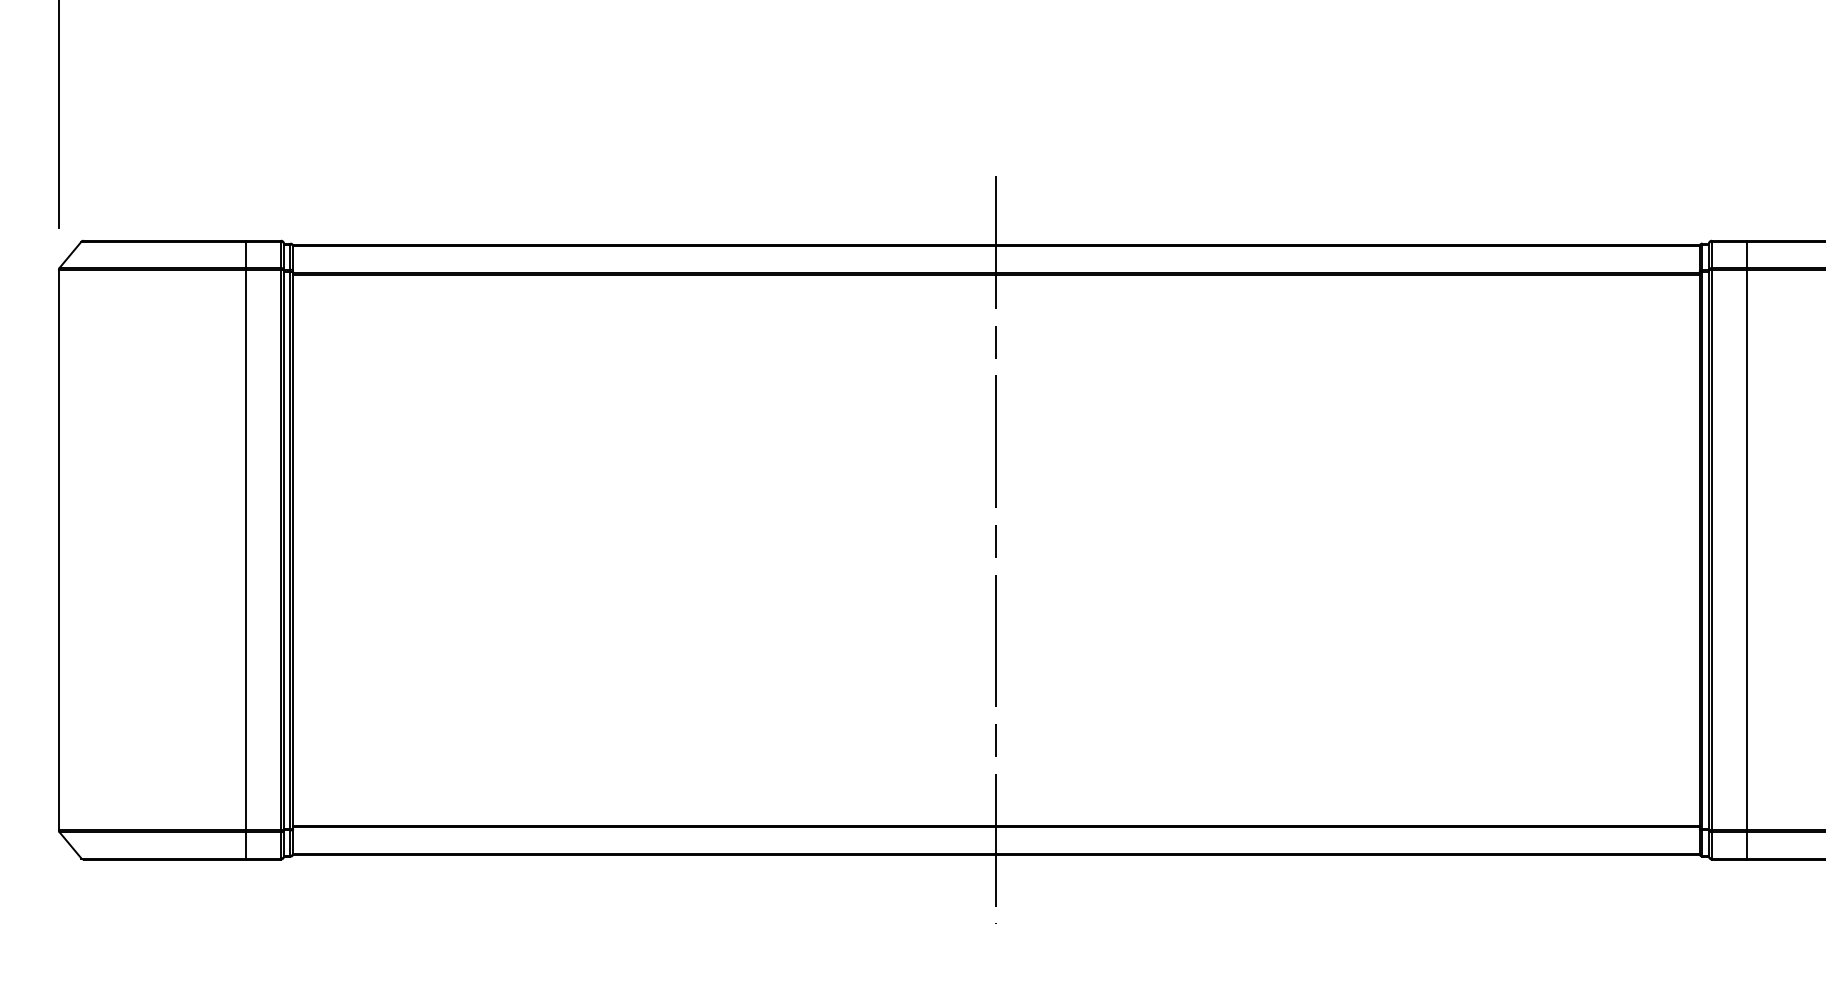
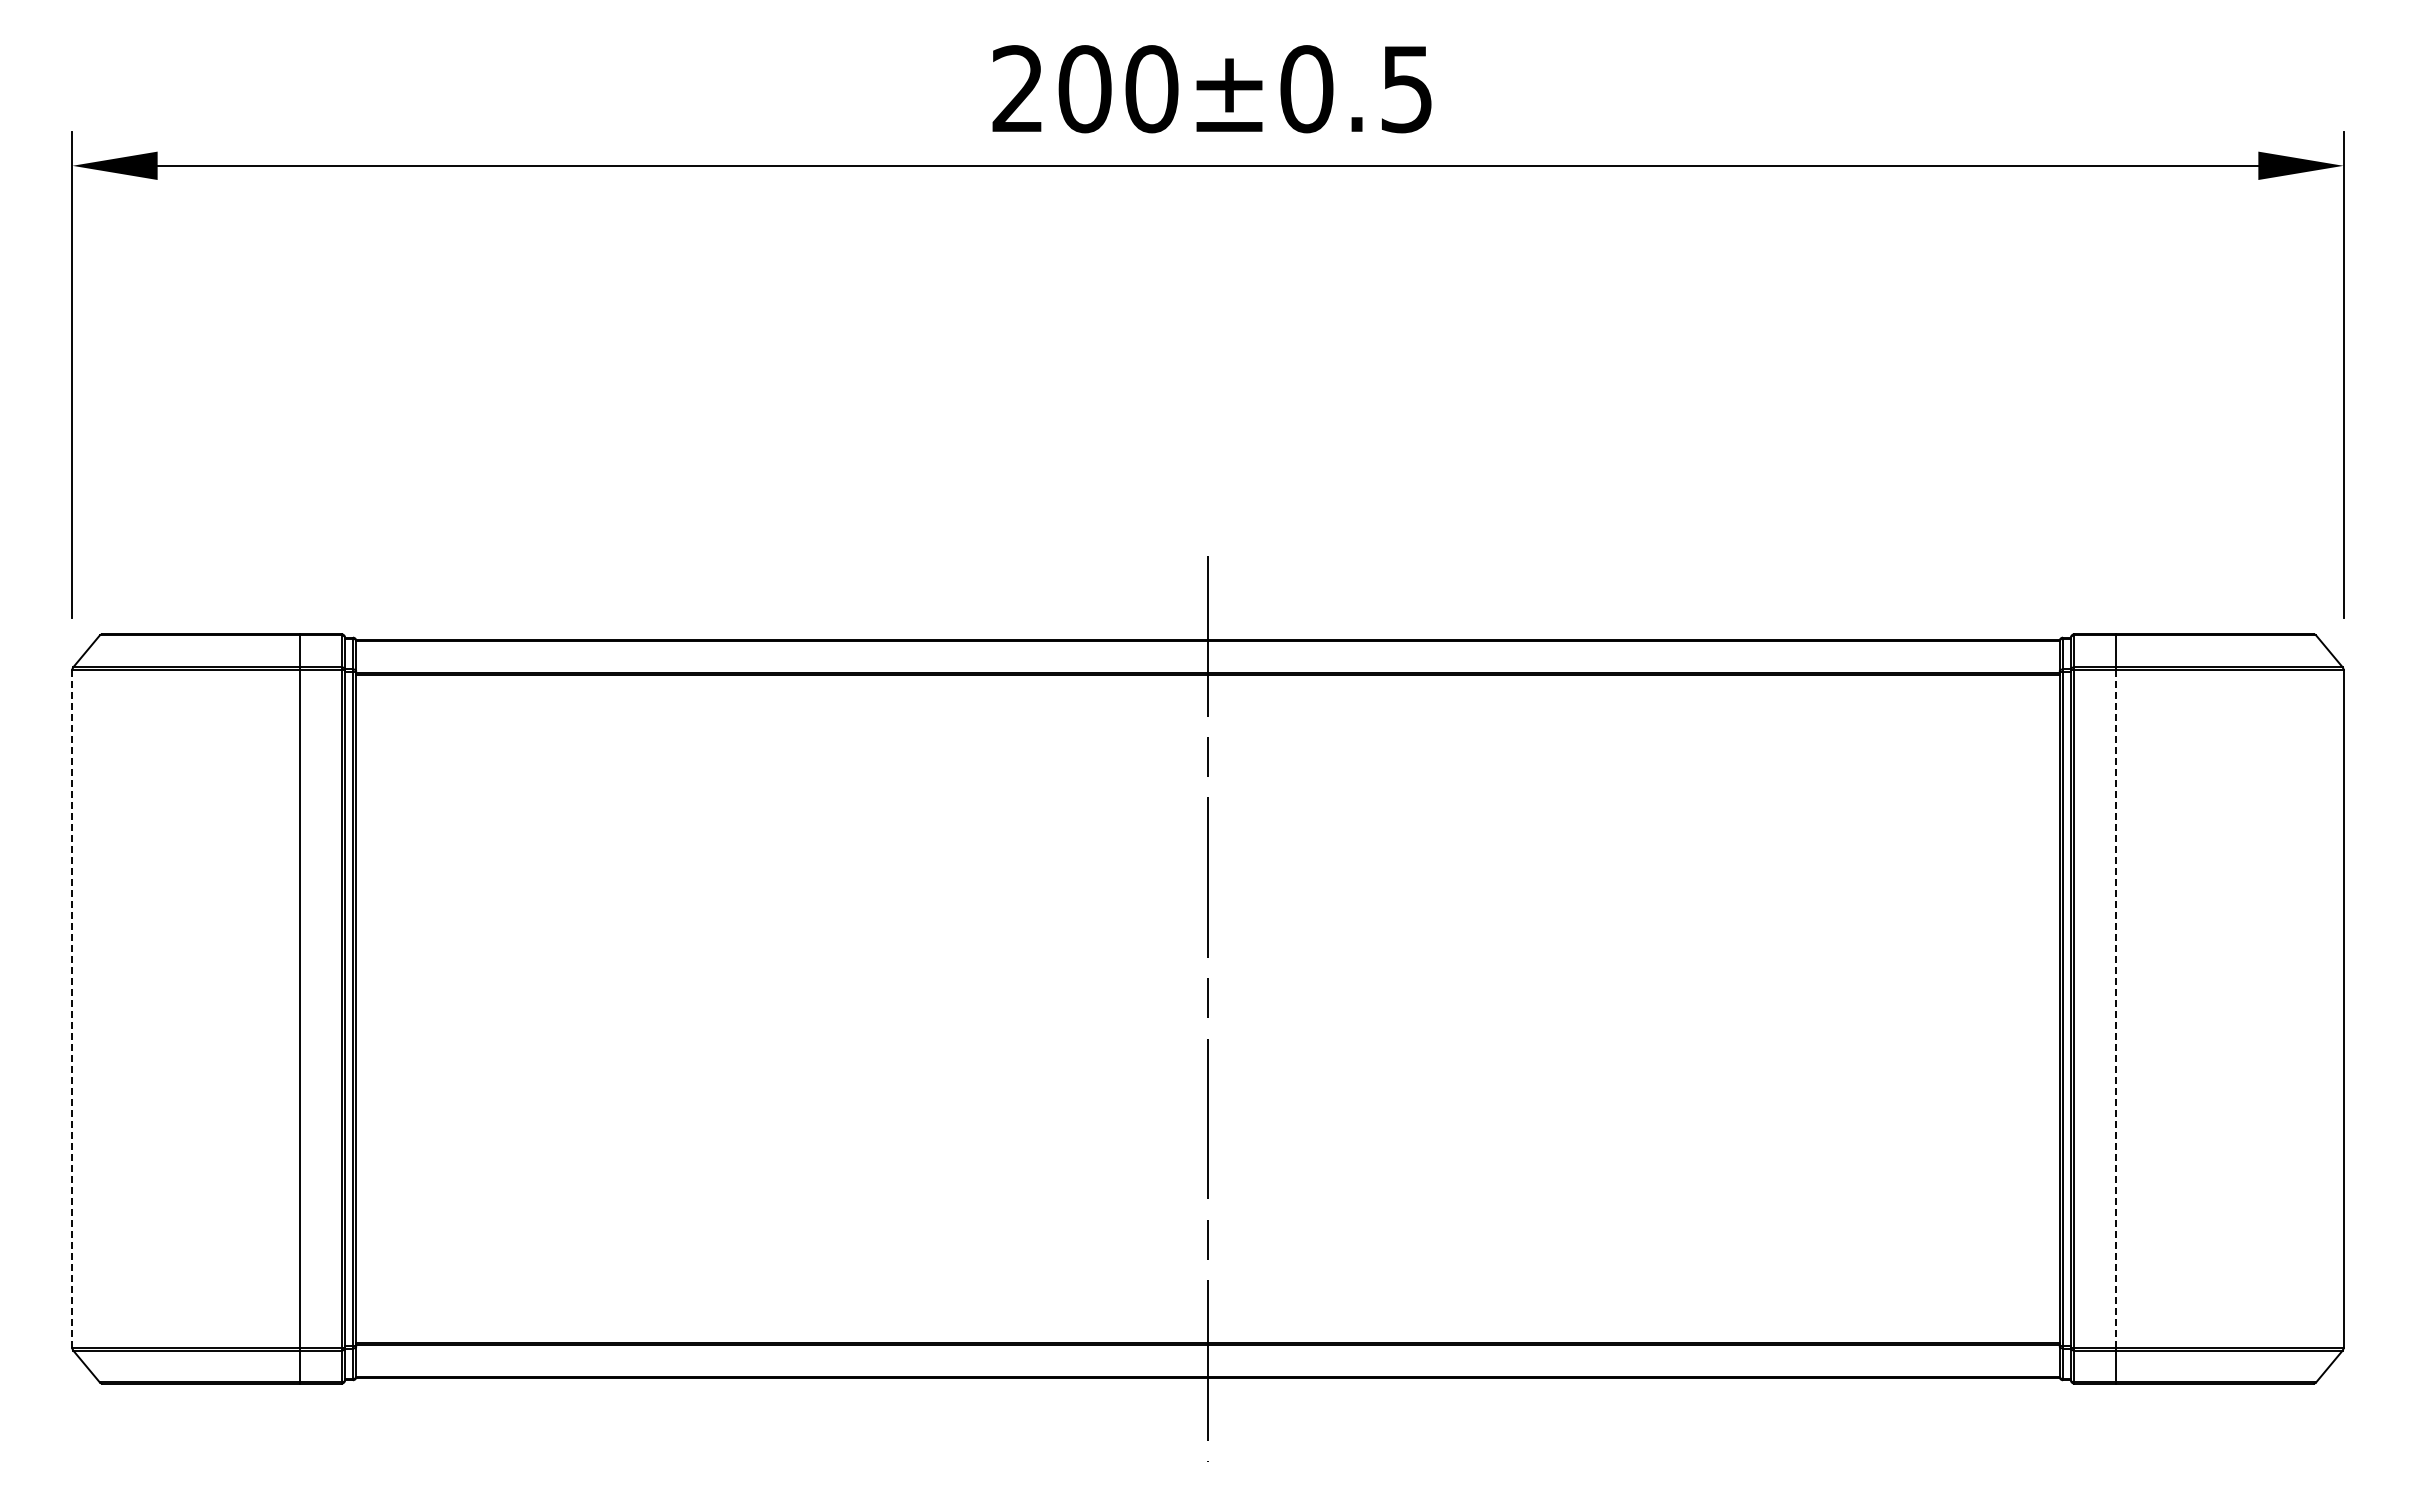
line: (58, 550) -> (72, 1009), solid -> dashed
line: (1746, 550) -> (2116, 1009), solid -> dashed

